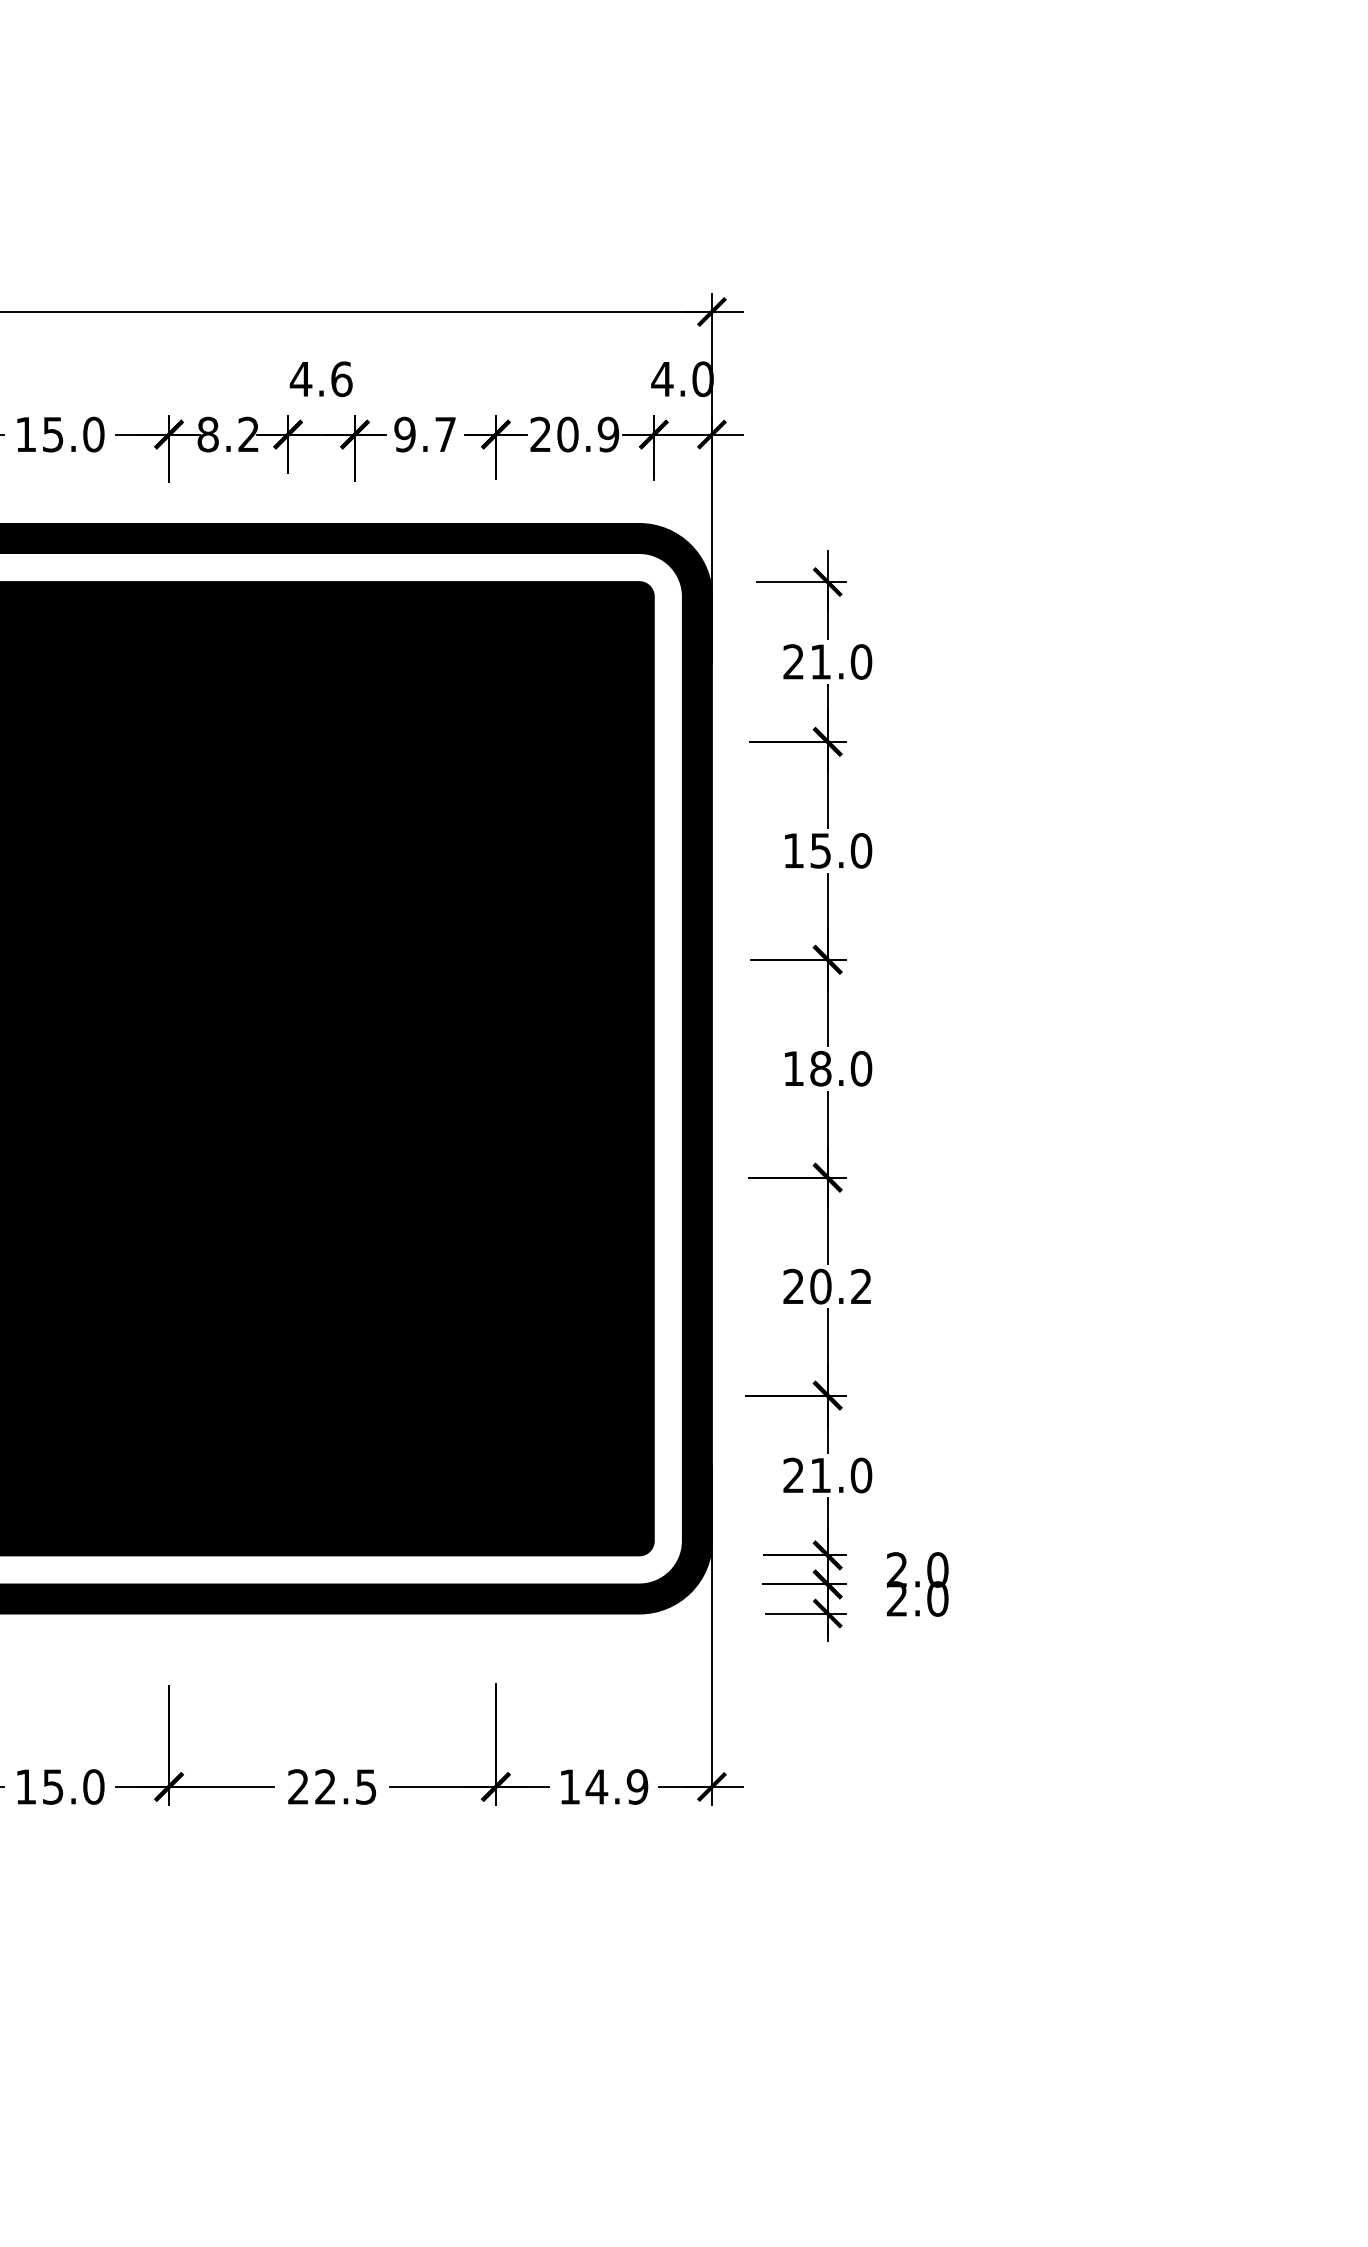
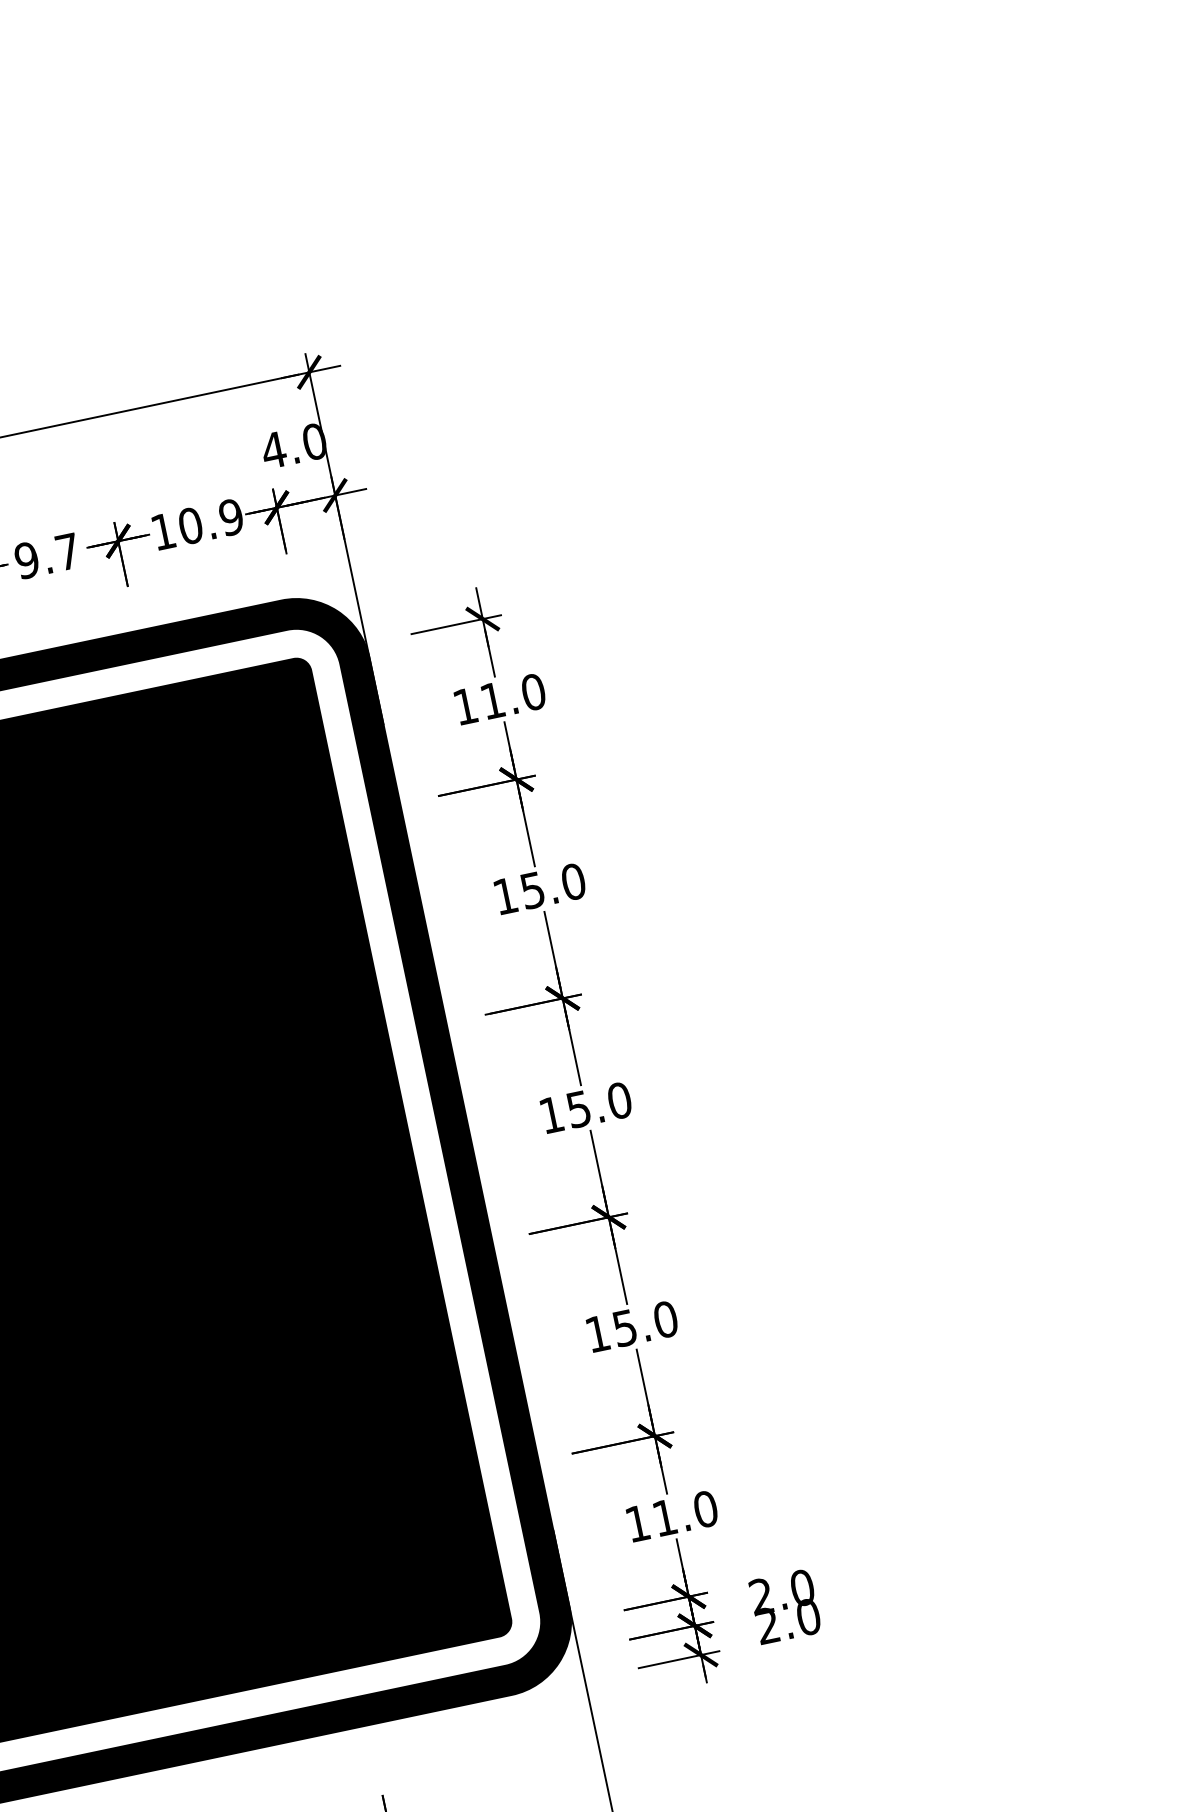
text: (540, 433) -> (162, 530), 20.9 -> 10.9
text: (793, 661) -> (465, 706), 21.0 -> 11.0
text: (820, 1068) -> (578, 1109), 18.0 -> 15.0
text: (827, 1286) -> (631, 1326), 20.2 -> 15.0
text: (793, 1474) -> (637, 1522), 21.0 -> 11.0

